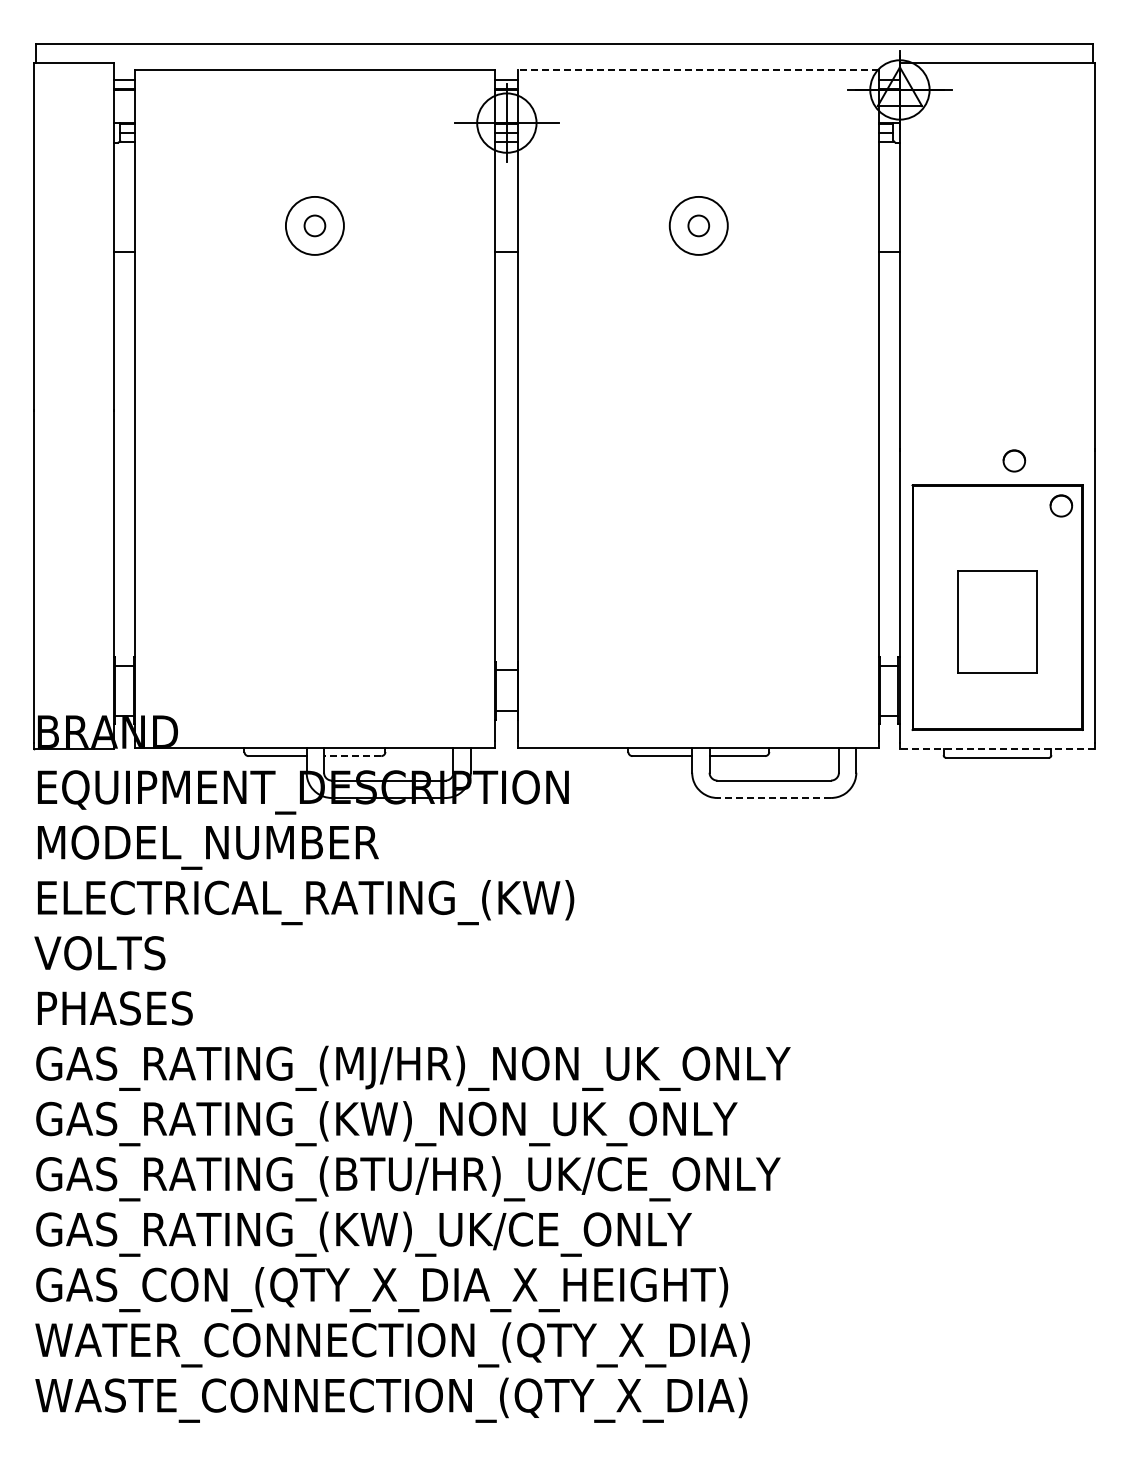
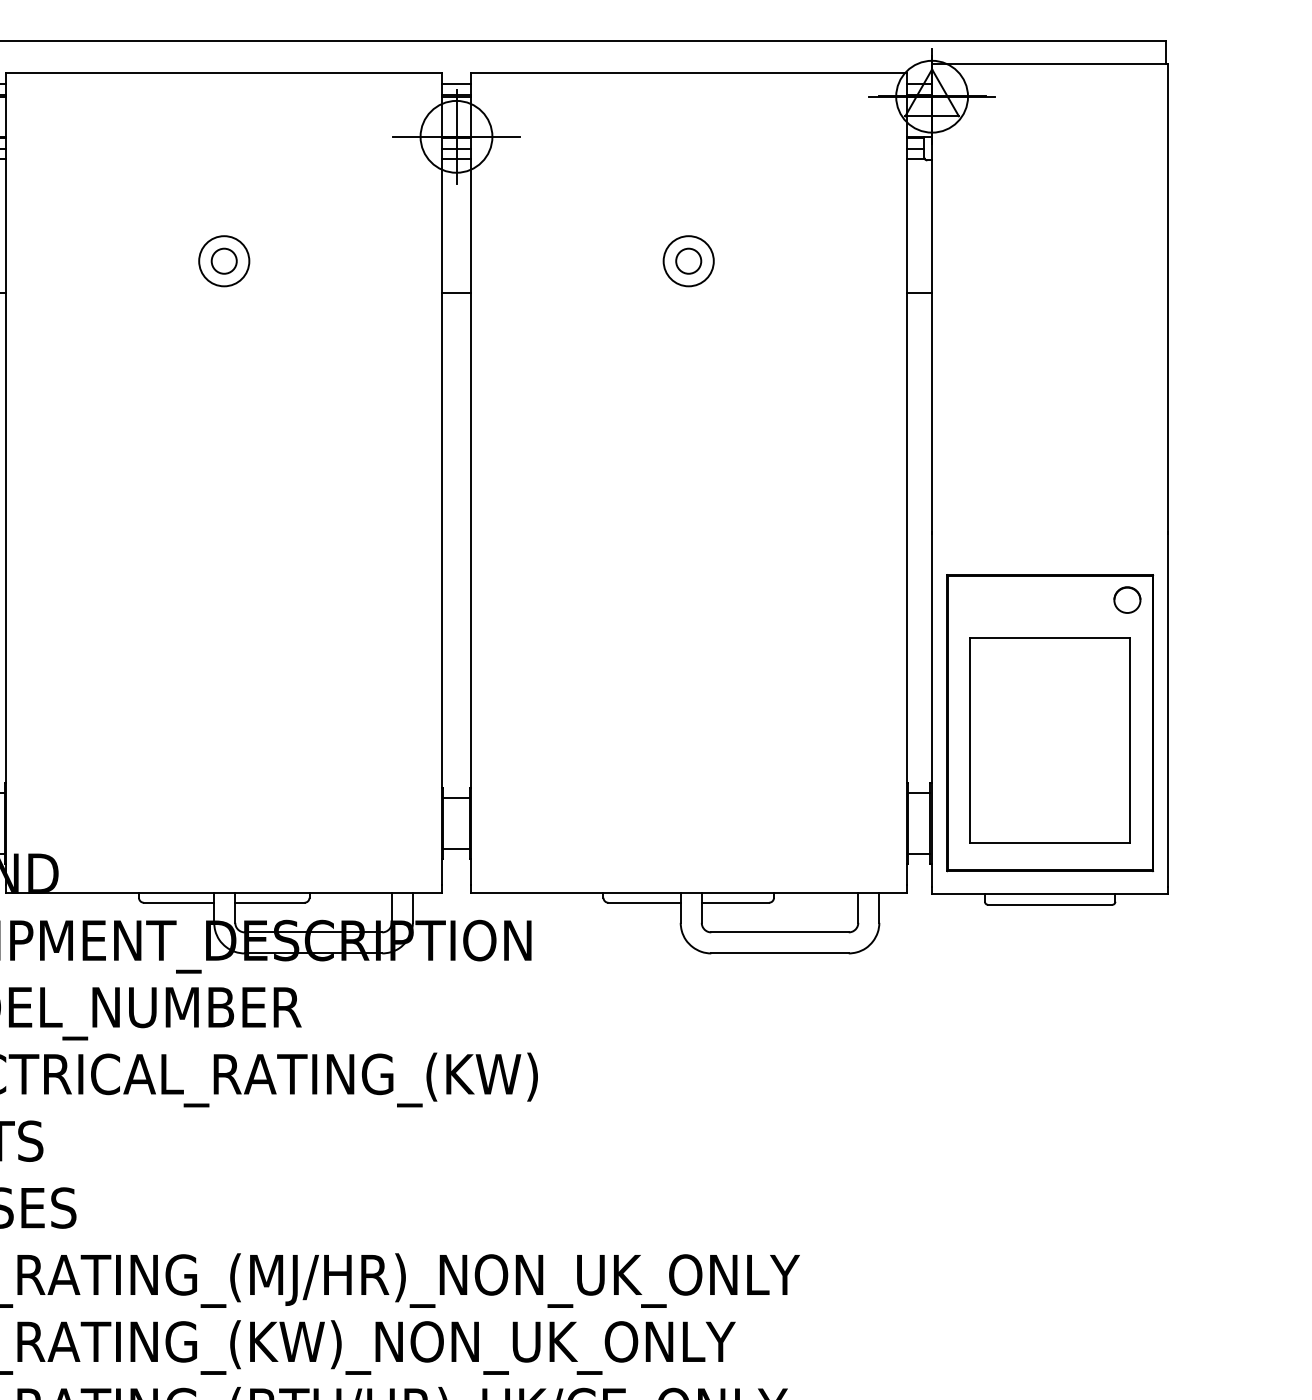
line: (698, 70) -> (688, 73), dashed -> solid
circle: (314, 225) -> (223, 260), size x0.71
circle: (698, 225) -> (688, 260), size x0.71
part: (1014, 460) -> (1070, 545), removed
part: (997, 621) -> (1050, 739), size x1.67
line: (997, 748) -> (1050, 893), dashed -> solid
line: (352, 756) -> (269, 903), dashed -> solid
line: (774, 798) -> (780, 954), dashed -> solid

